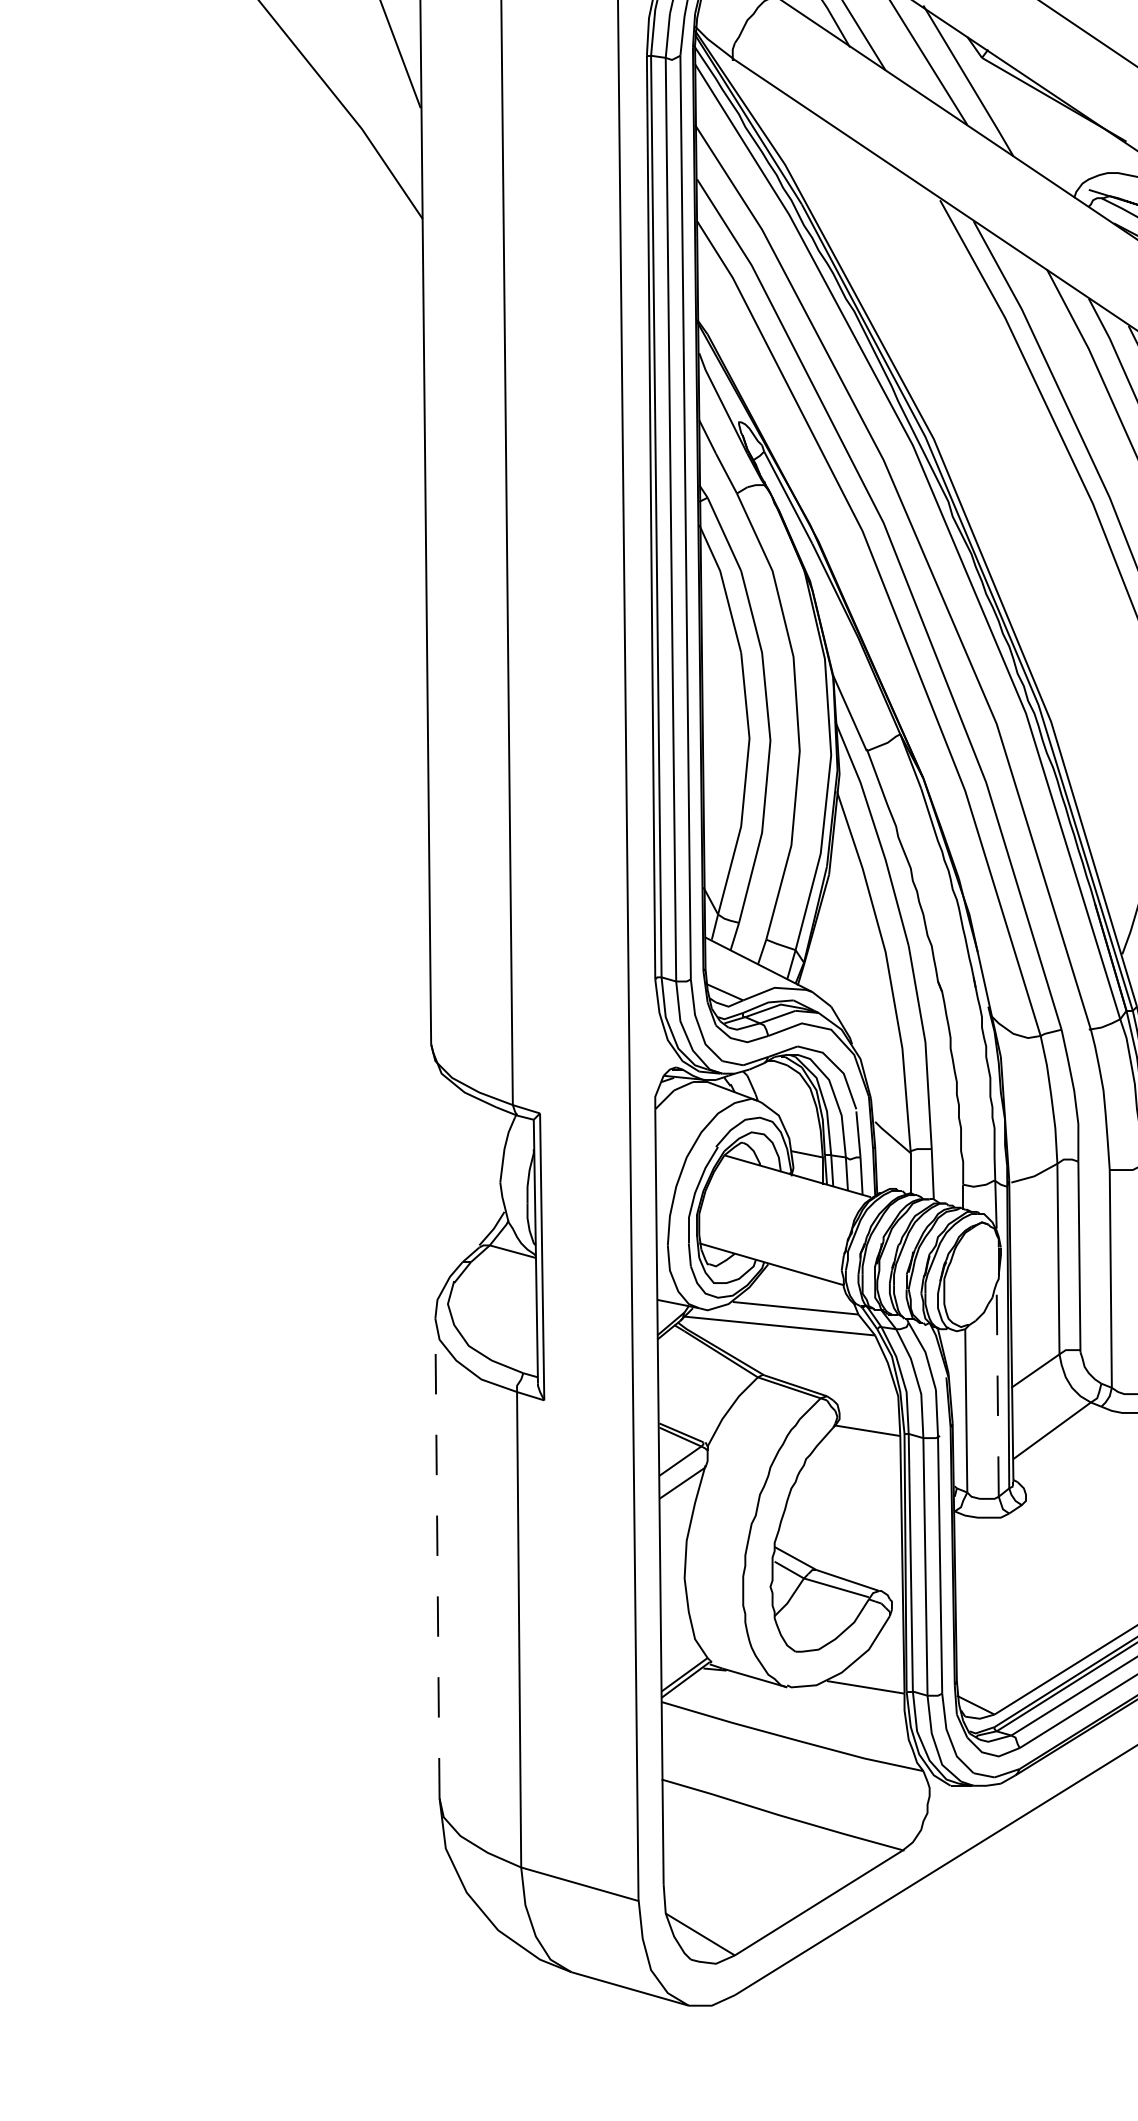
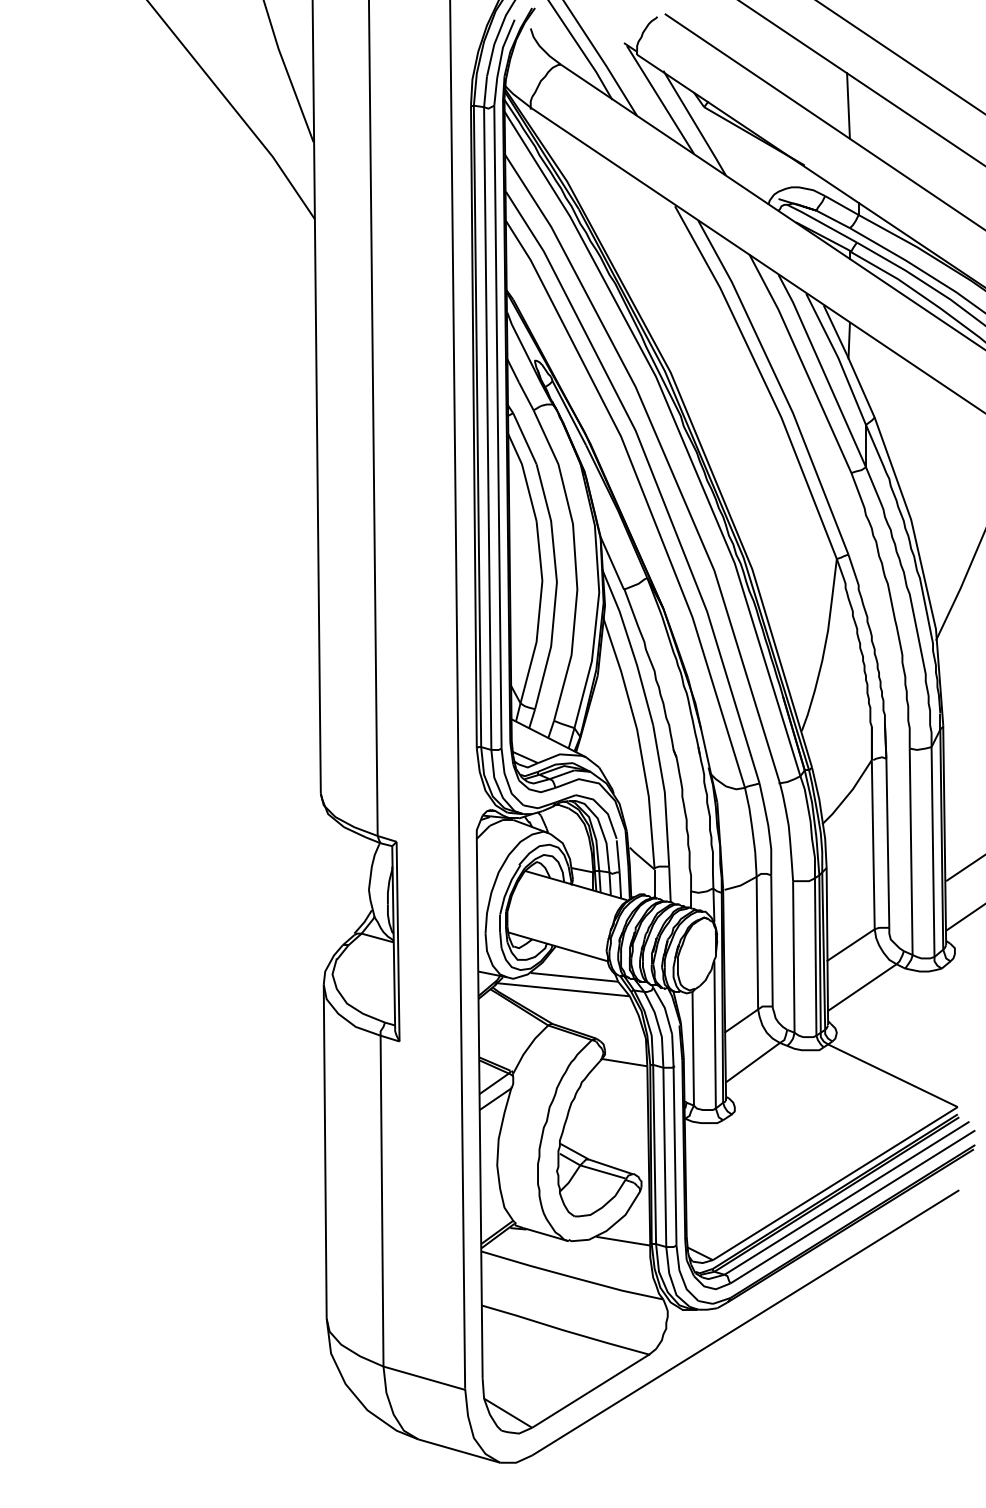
line: (998, 1390) -> (715, 1034), dashed -> solid
line: (437, 1558) -> (325, 1151), dashed -> solid

